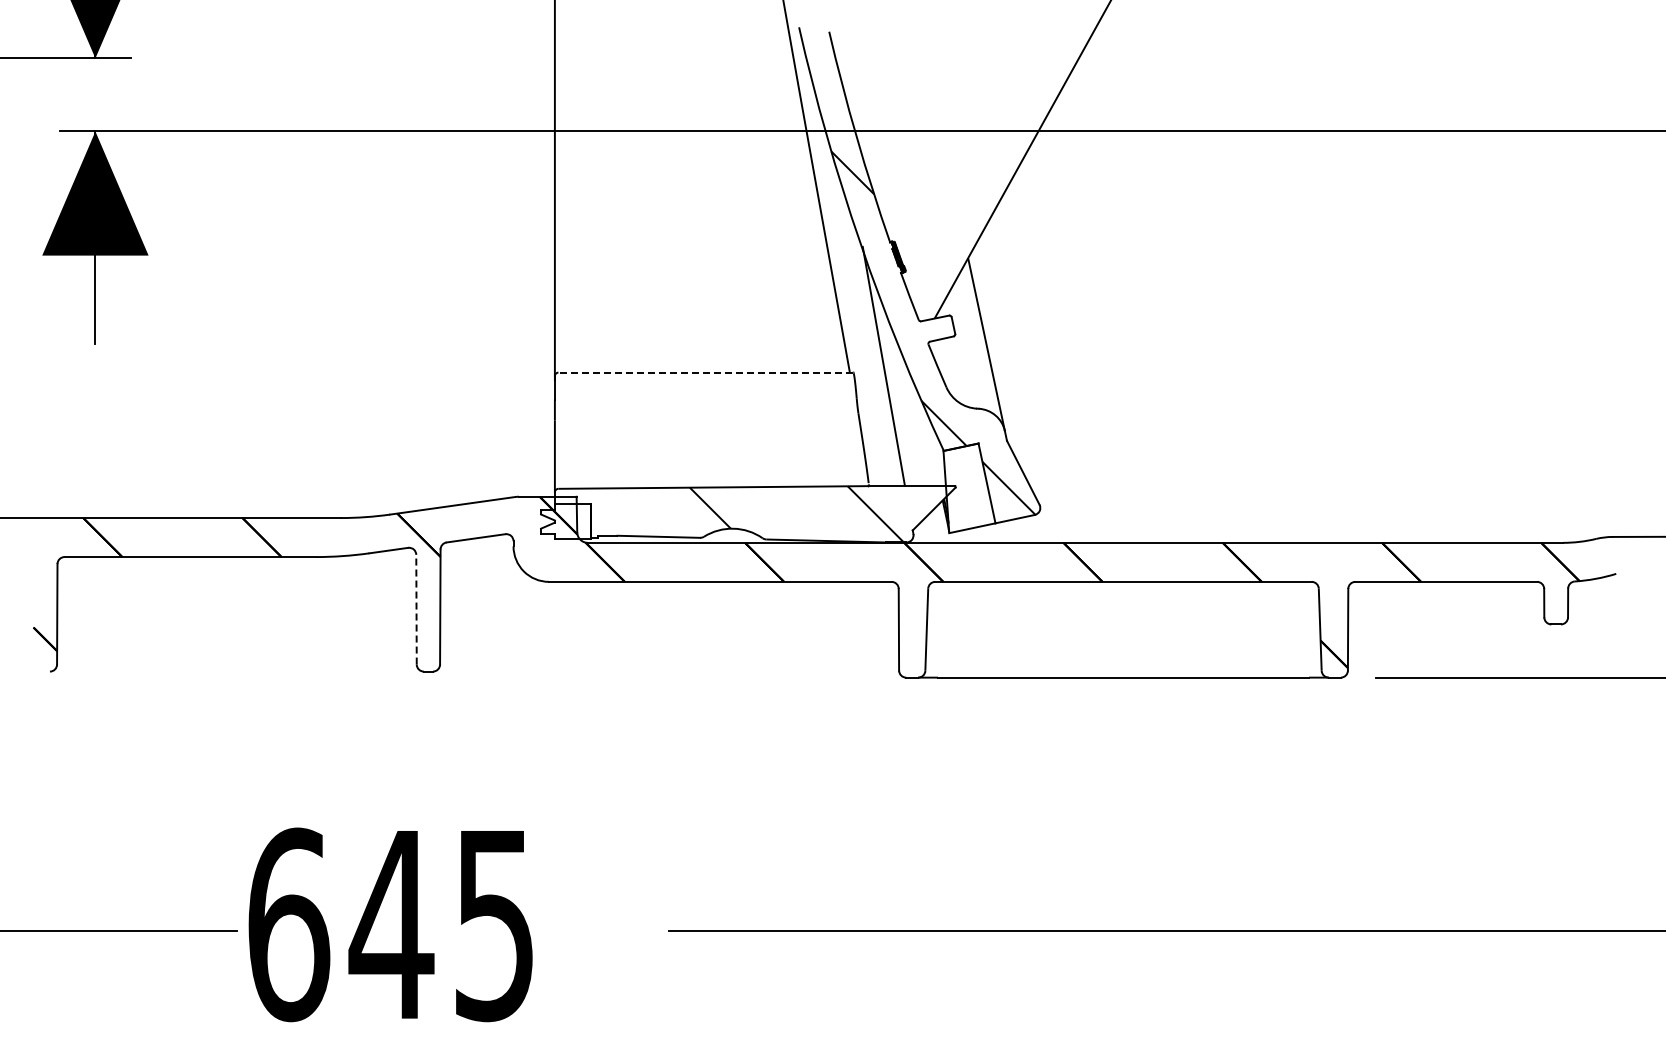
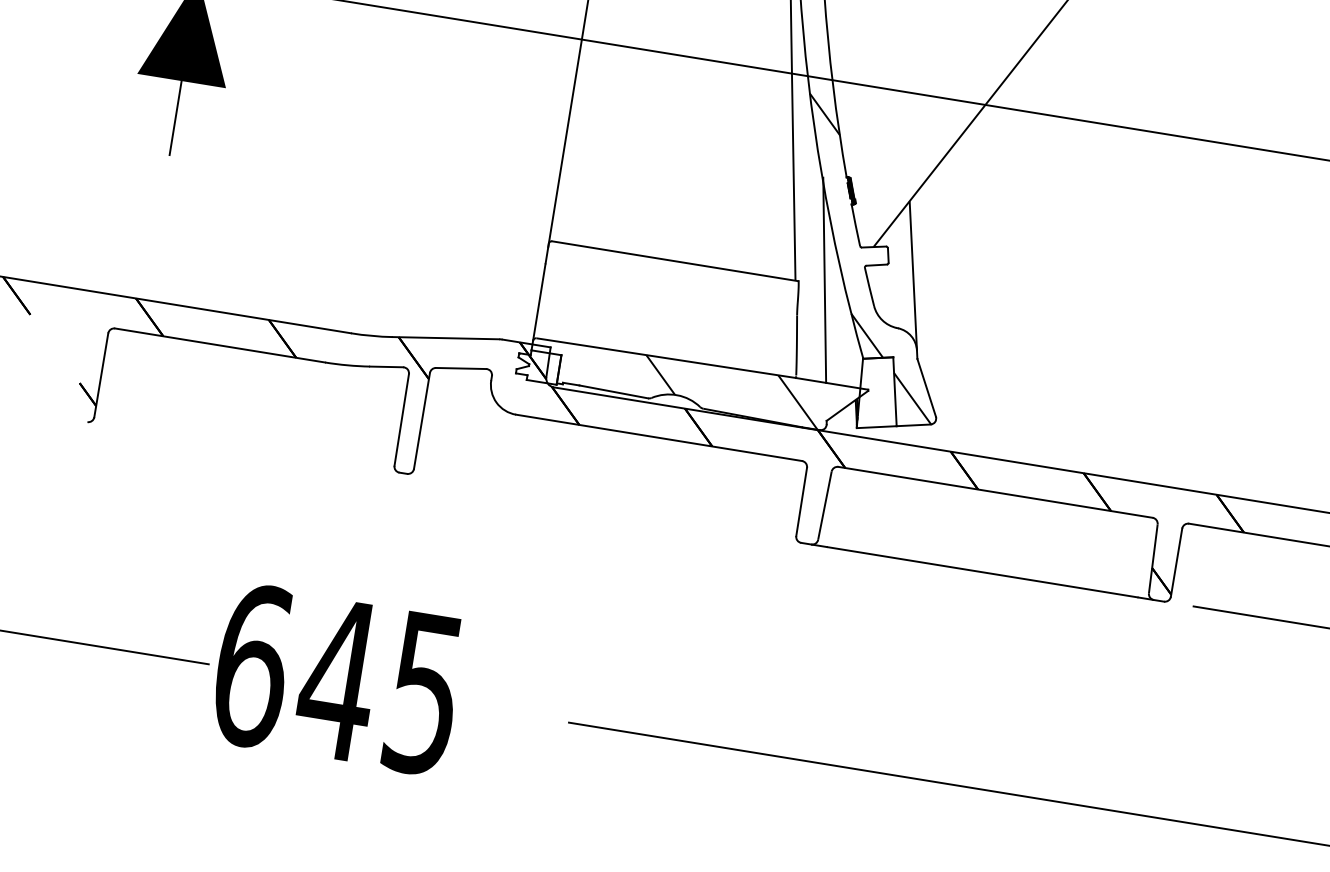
line: (705, 372) -> (675, 261), dashed -> solid
line: (416, 609) -> (401, 419), dashed -> solid

